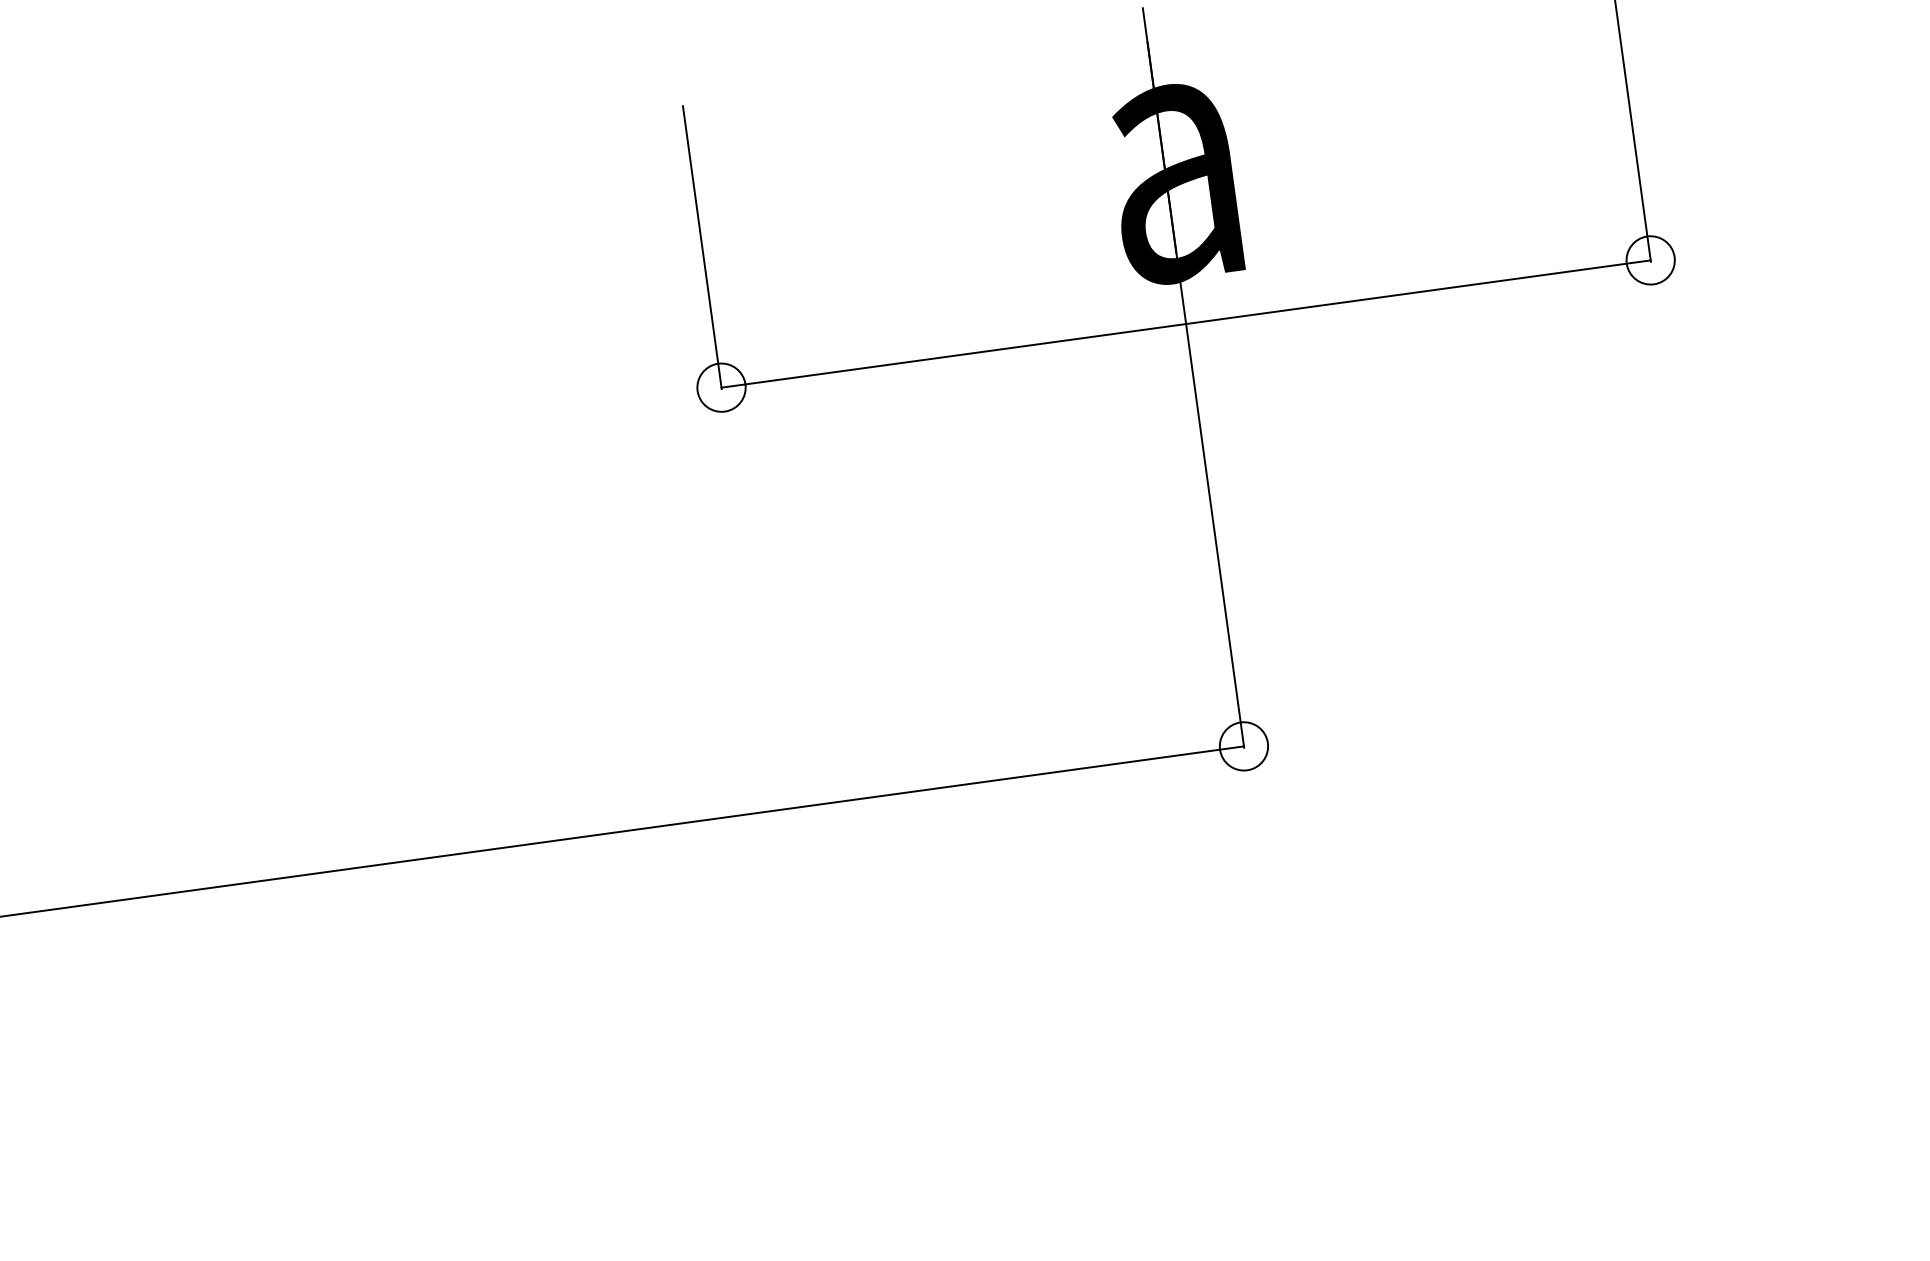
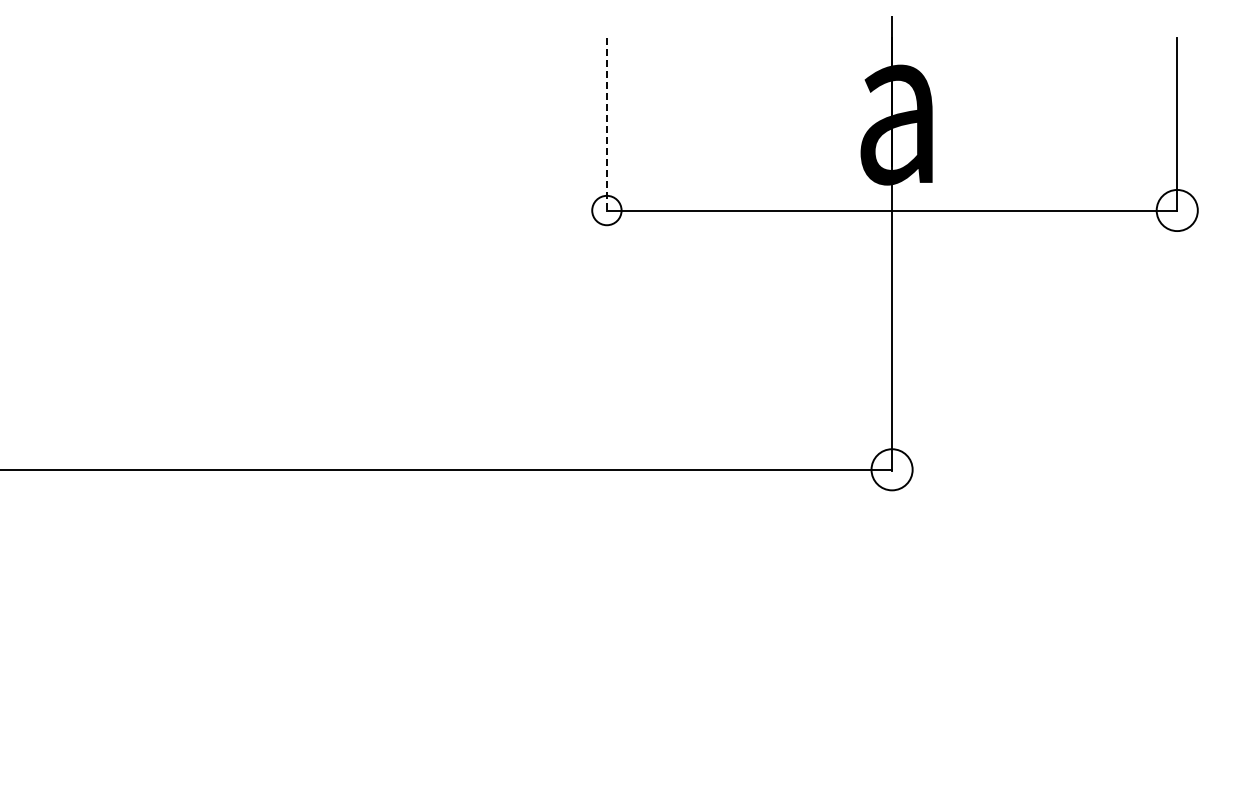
line: (701, 247) -> (606, 124), solid -> dashed
circle: (1649, 260) -> (1176, 210), size x1.4
circle: (1242, 746) -> (891, 469), size x1.4

